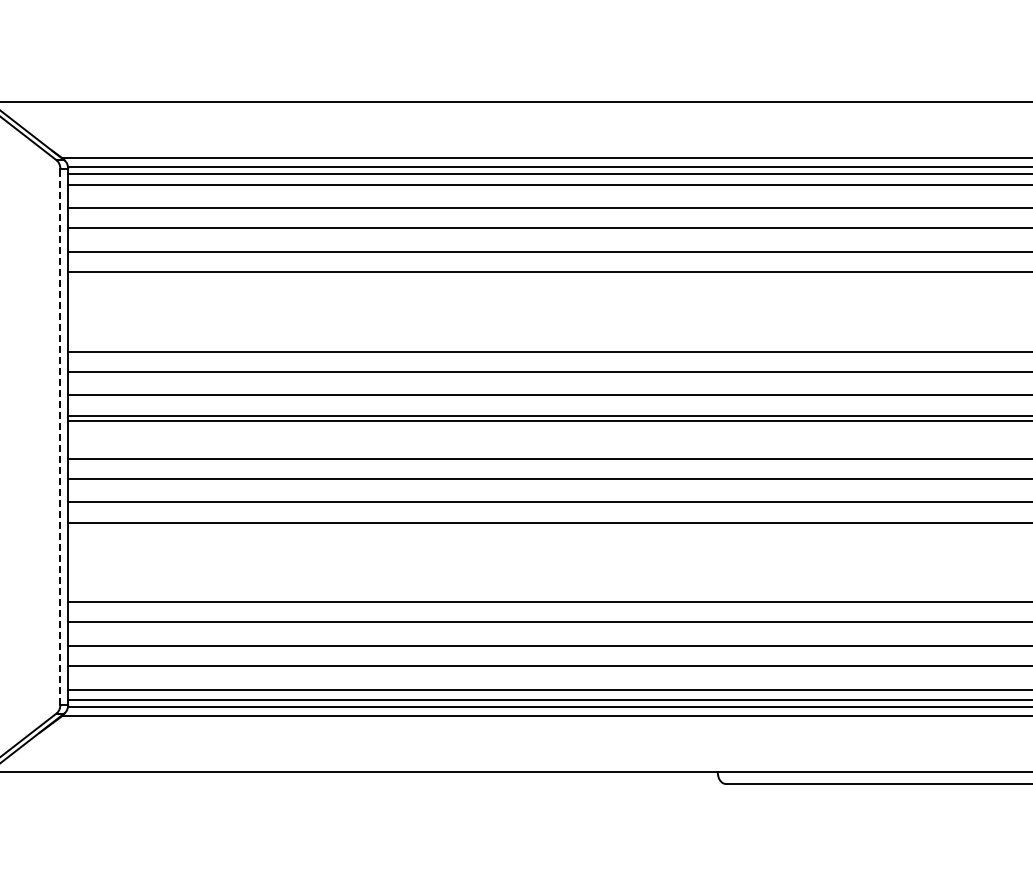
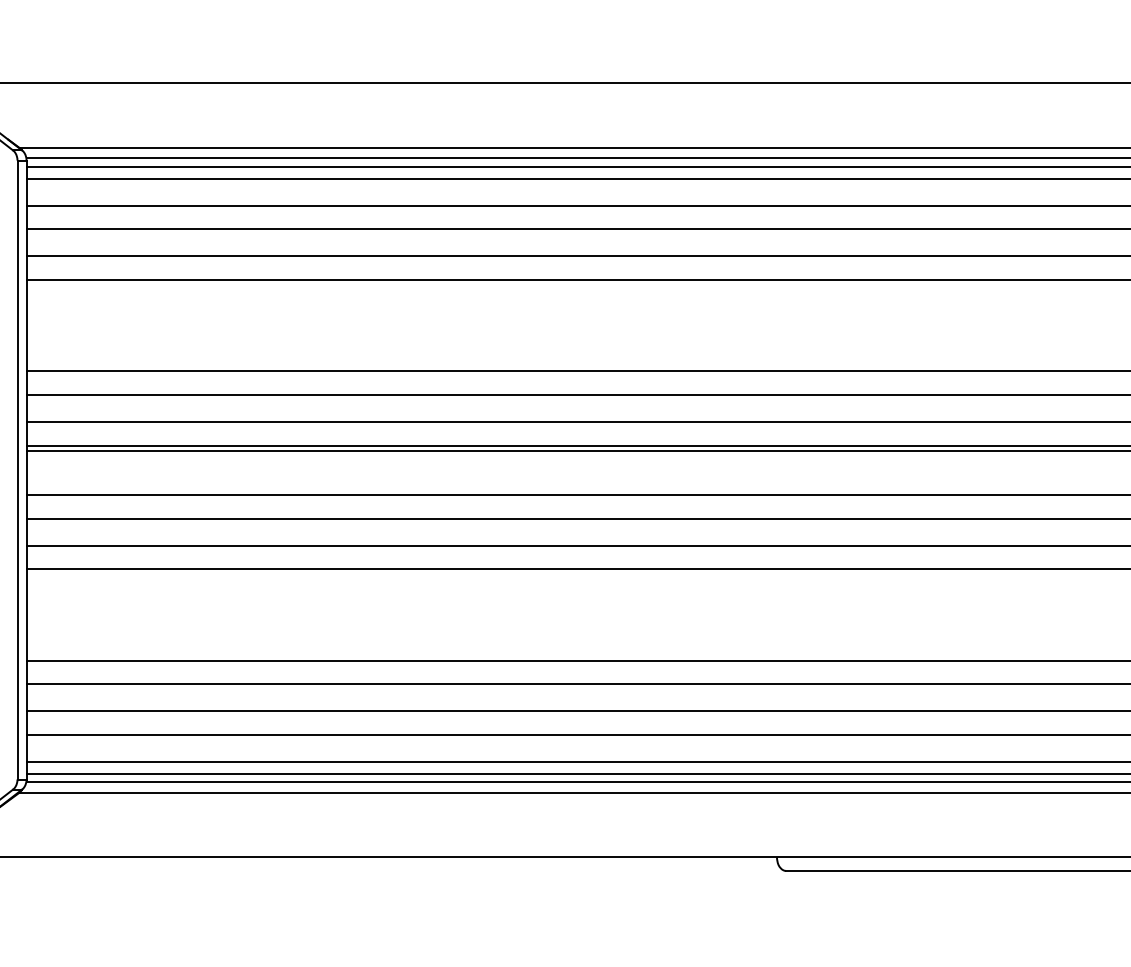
line: (60, 436) -> (17, 469), dashed -> solid

